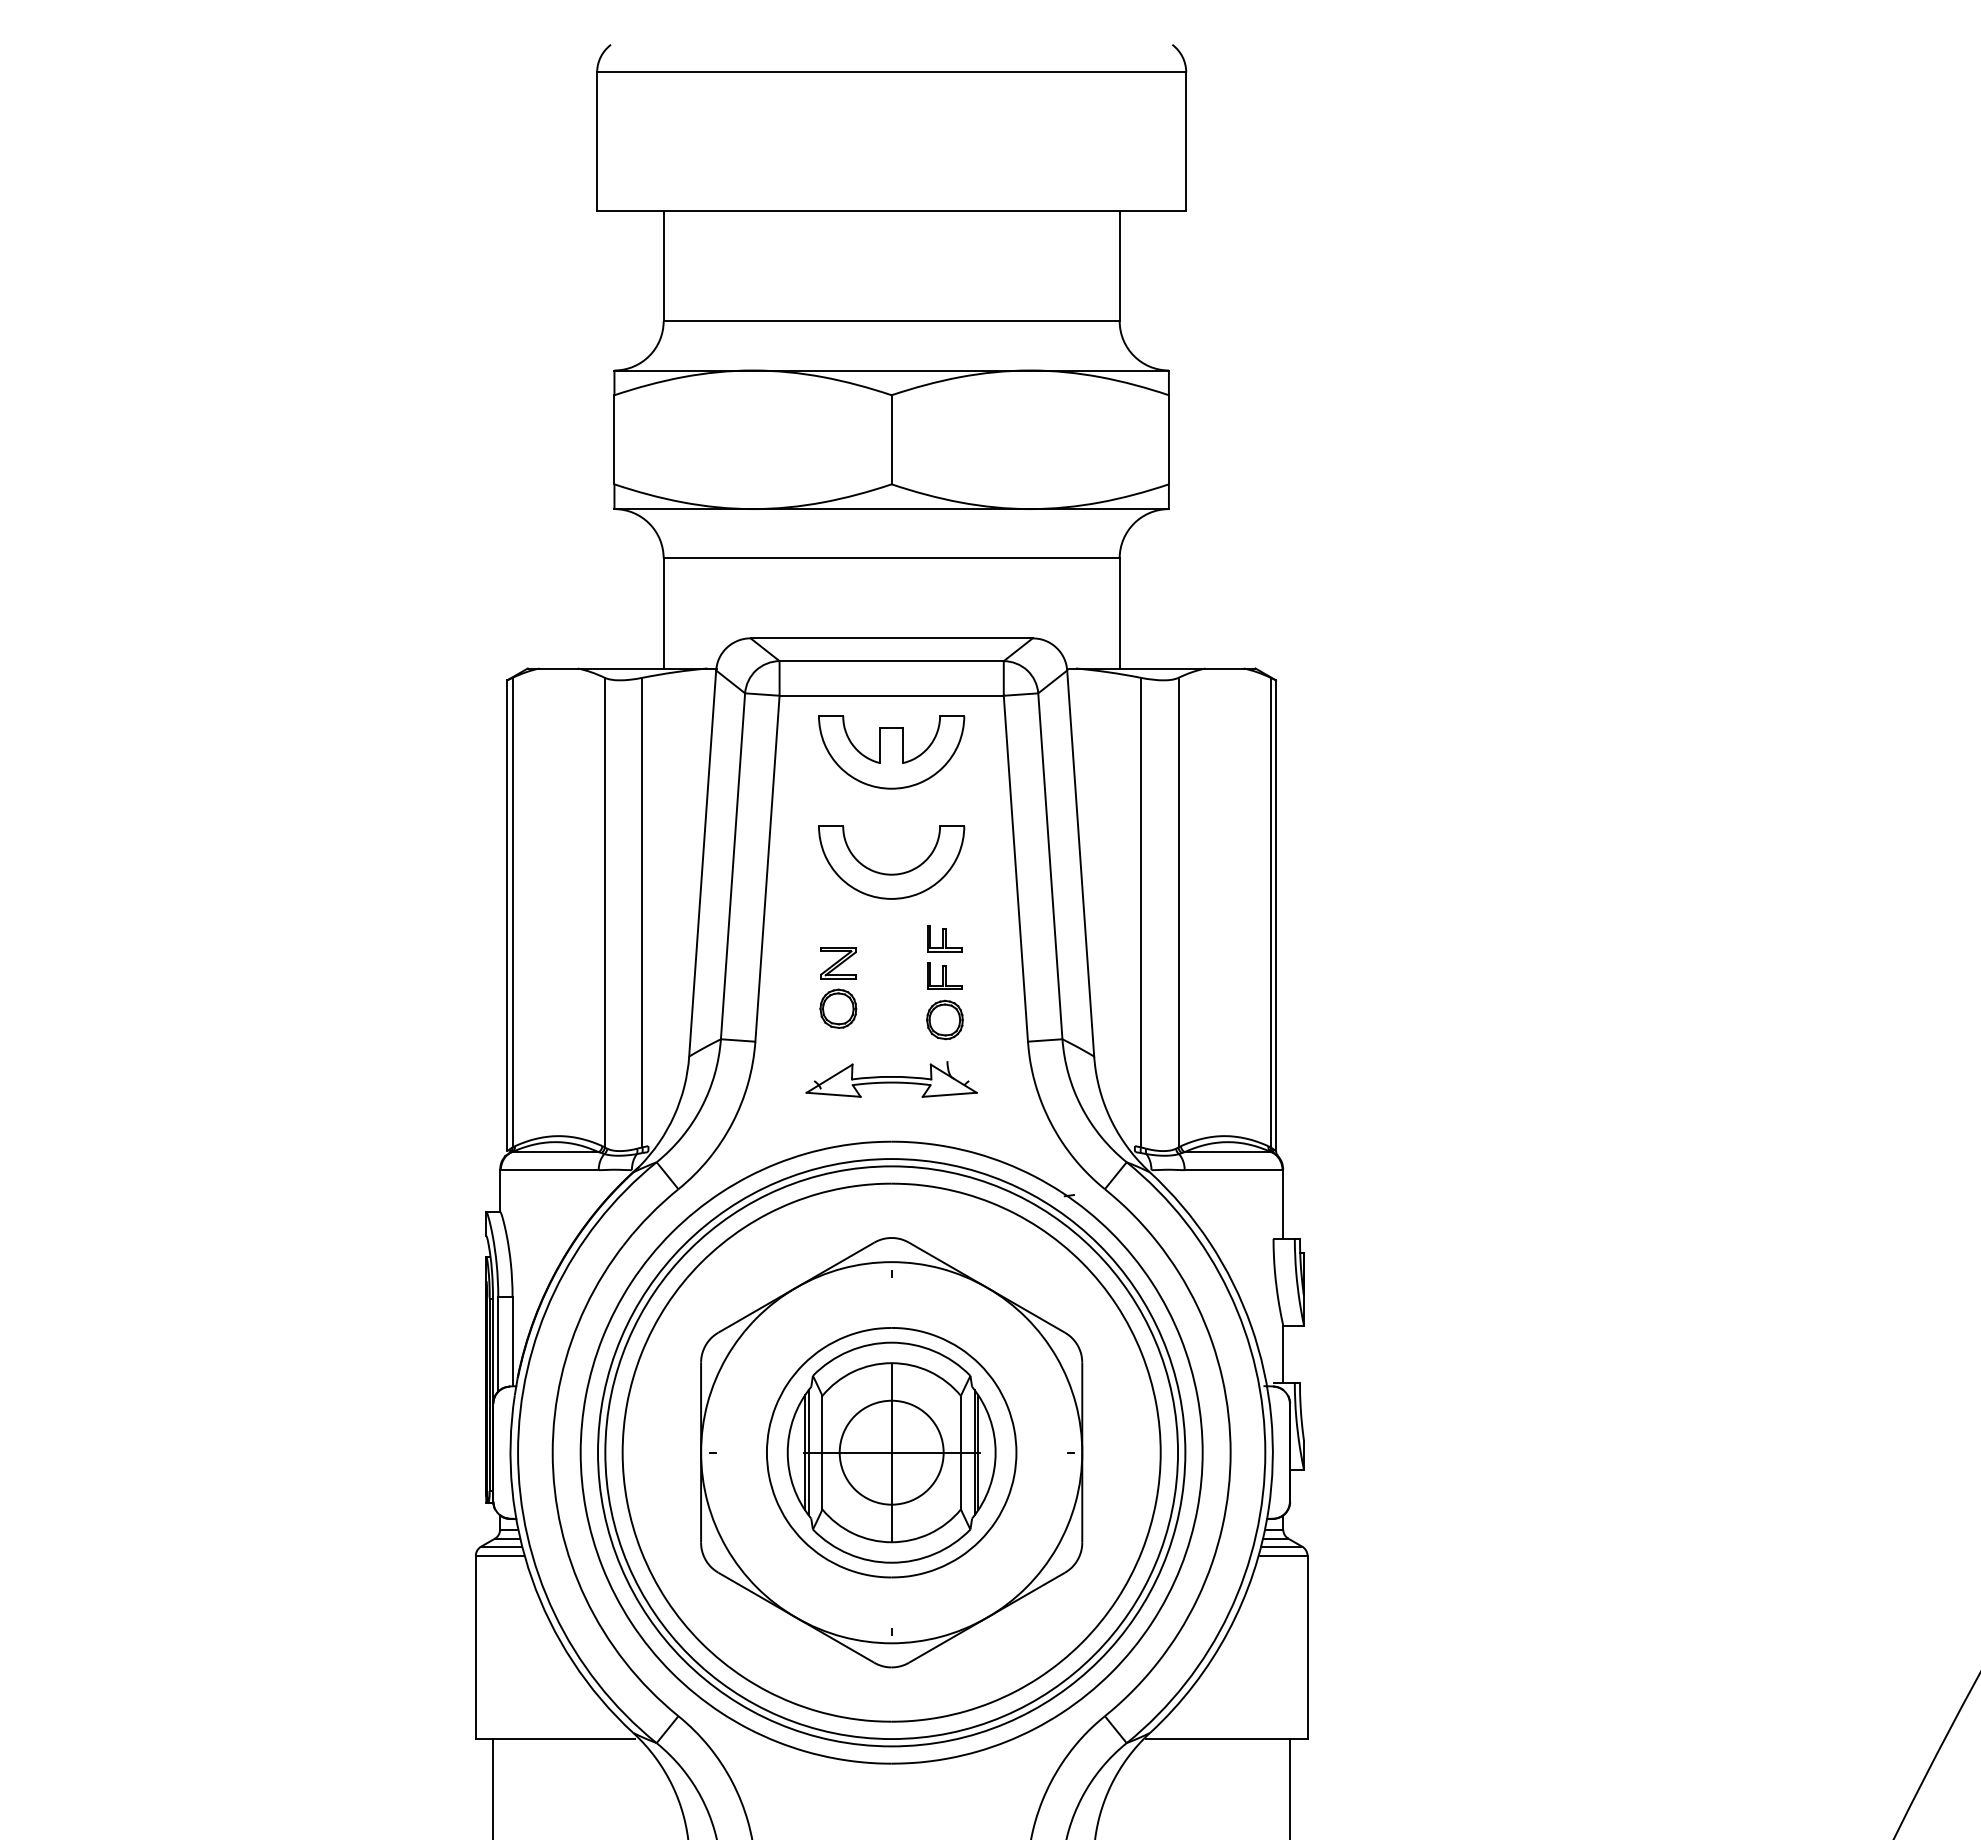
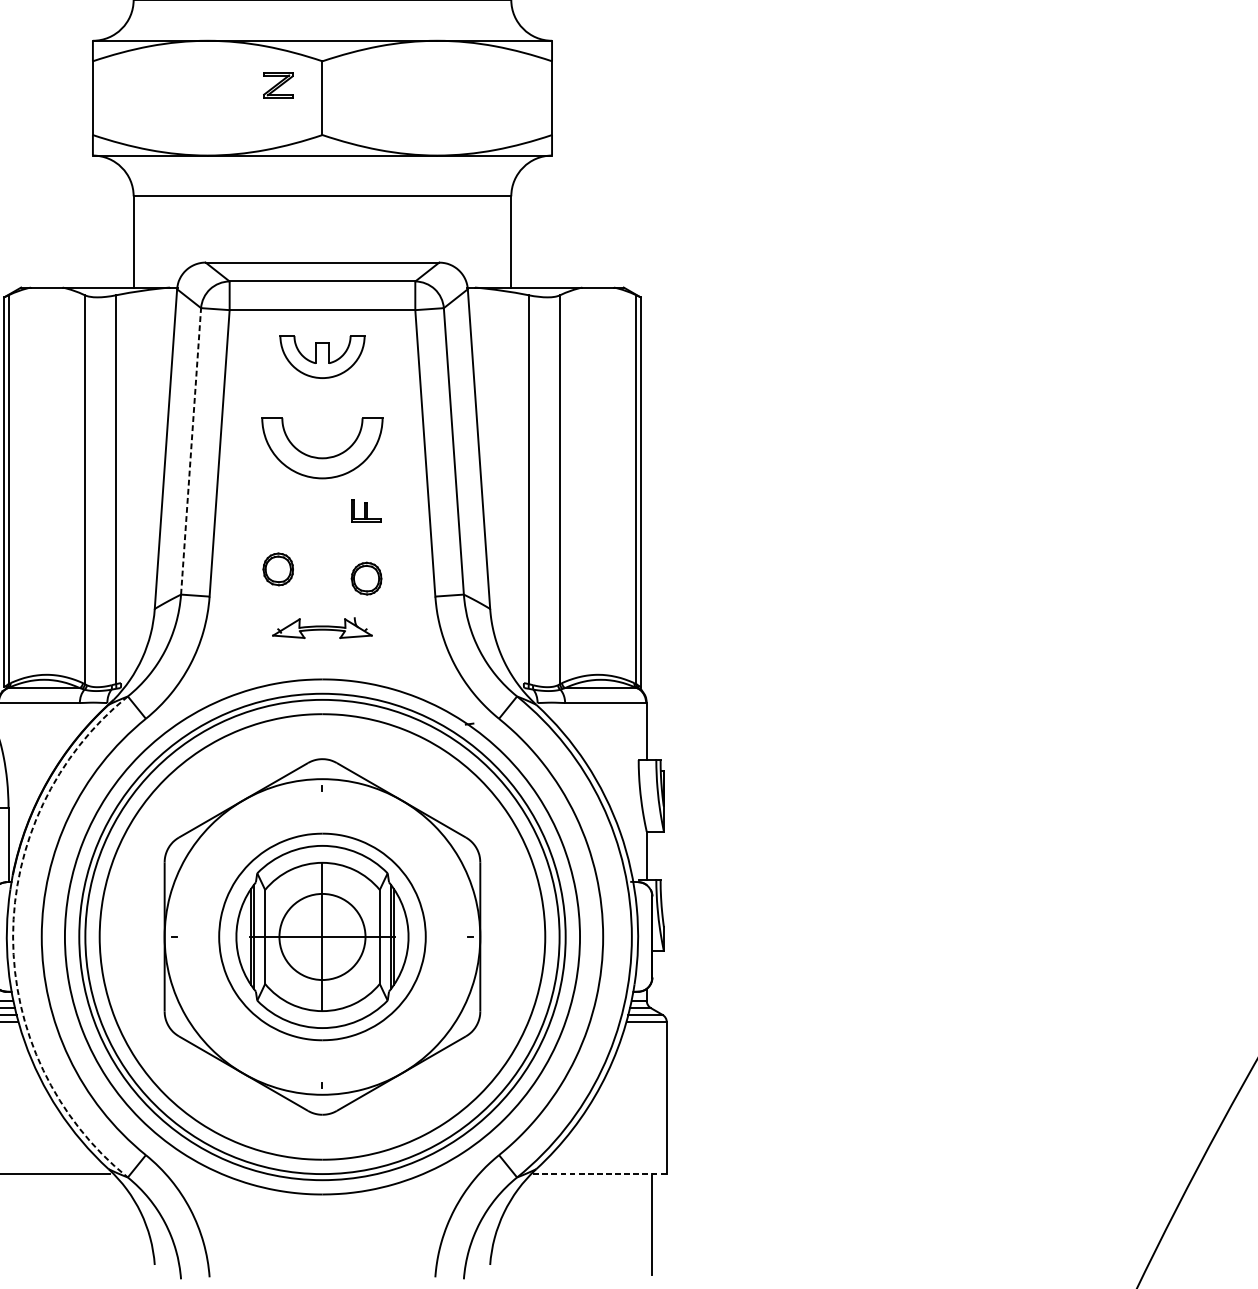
part: (891, 752) -> (322, 357), size x0.7
line: (733, 865) -> (191, 450), solid -> dashed
part: (838, 963) -> (278, 85), moved
part: (944, 975) -> (366, 541), removed
part: (891, 1079) -> (322, 627), size x0.7
arc: (518, 1452) -> (13, 936), solid -> dashed
line: (1226, 1739) -> (599, 1174), solid -> dashed

